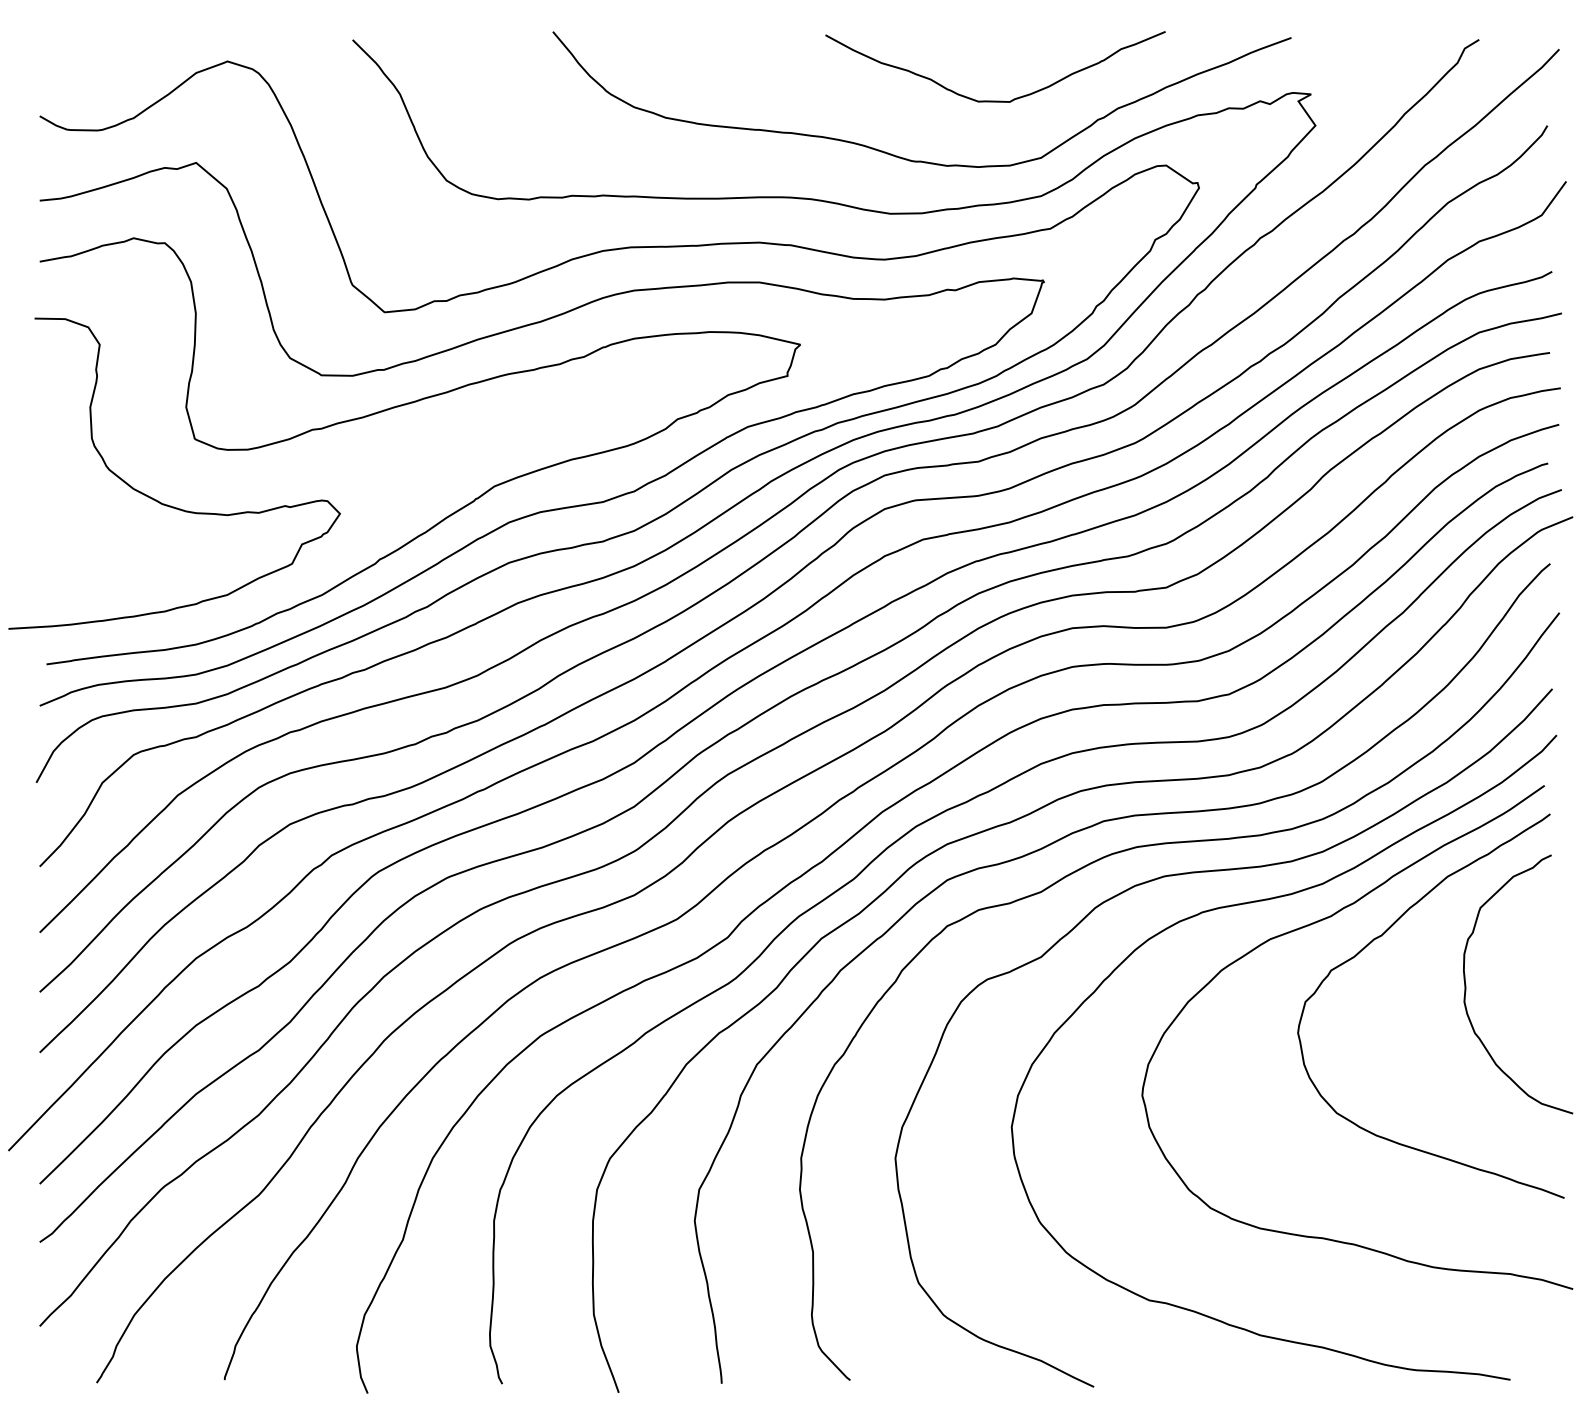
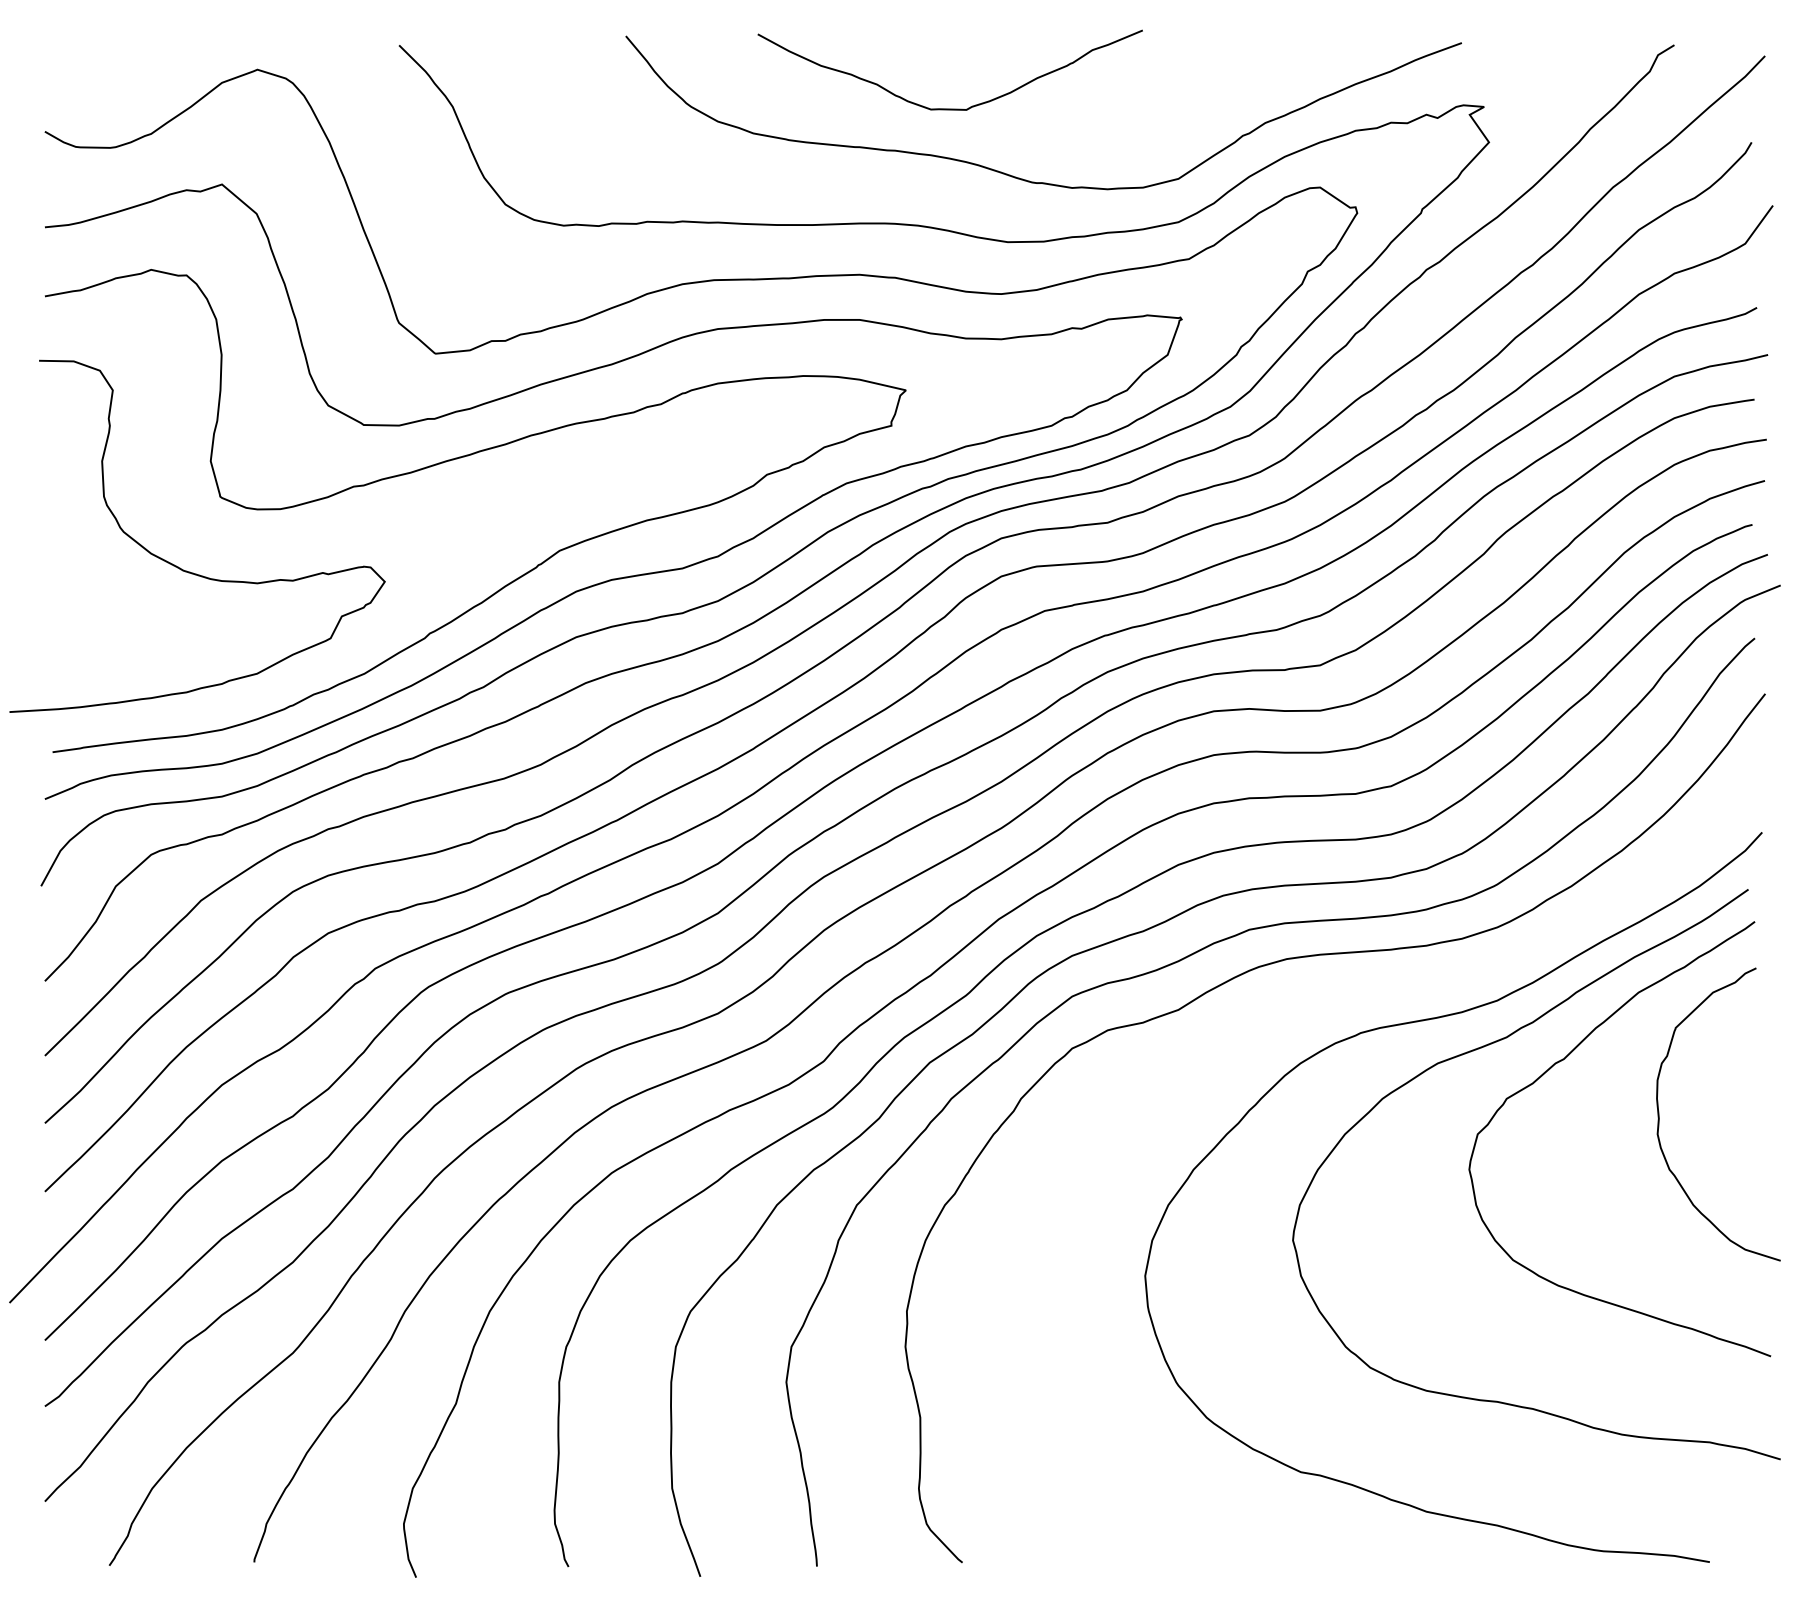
curve: (995, 100) -> (950, 108), moved
curve: (1208, 872) -> (1367, 987), removed

